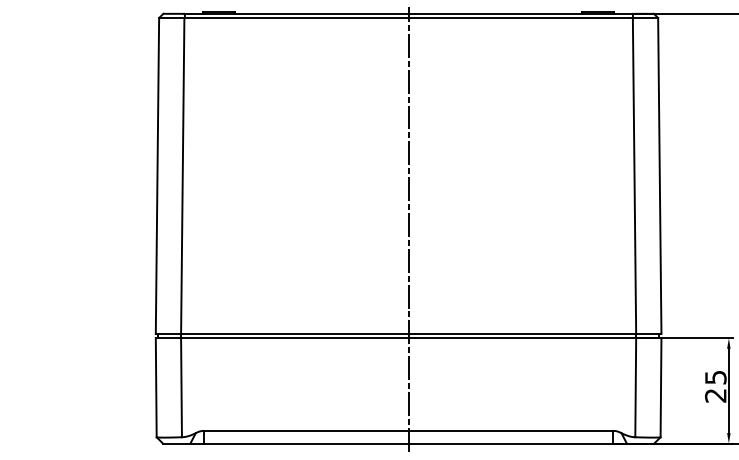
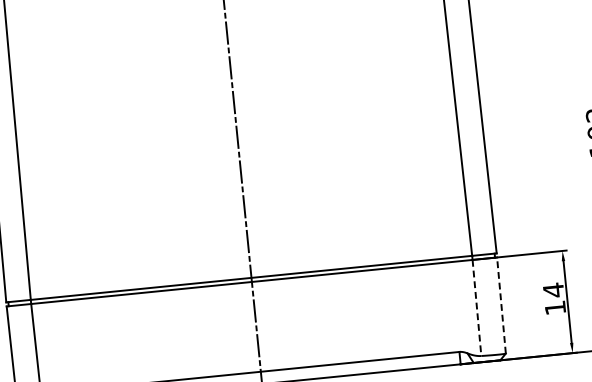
text: (715, 386) -> (554, 299), 25 -> 14
line: (661, 387) -> (501, 305), solid -> dashed
line: (635, 388) -> (476, 308), solid -> dashed

